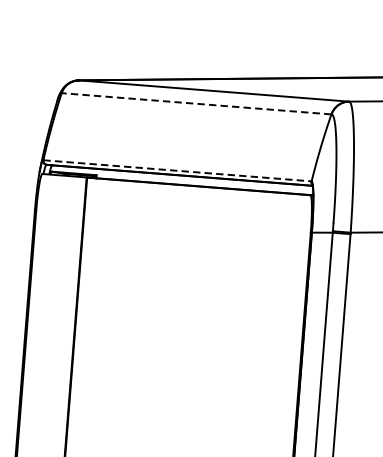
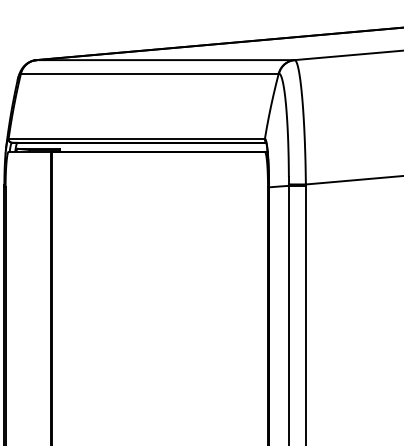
line: (196, 103) -> (149, 73), dashed -> solid
line: (178, 170) -> (137, 138), dashed -> solid

